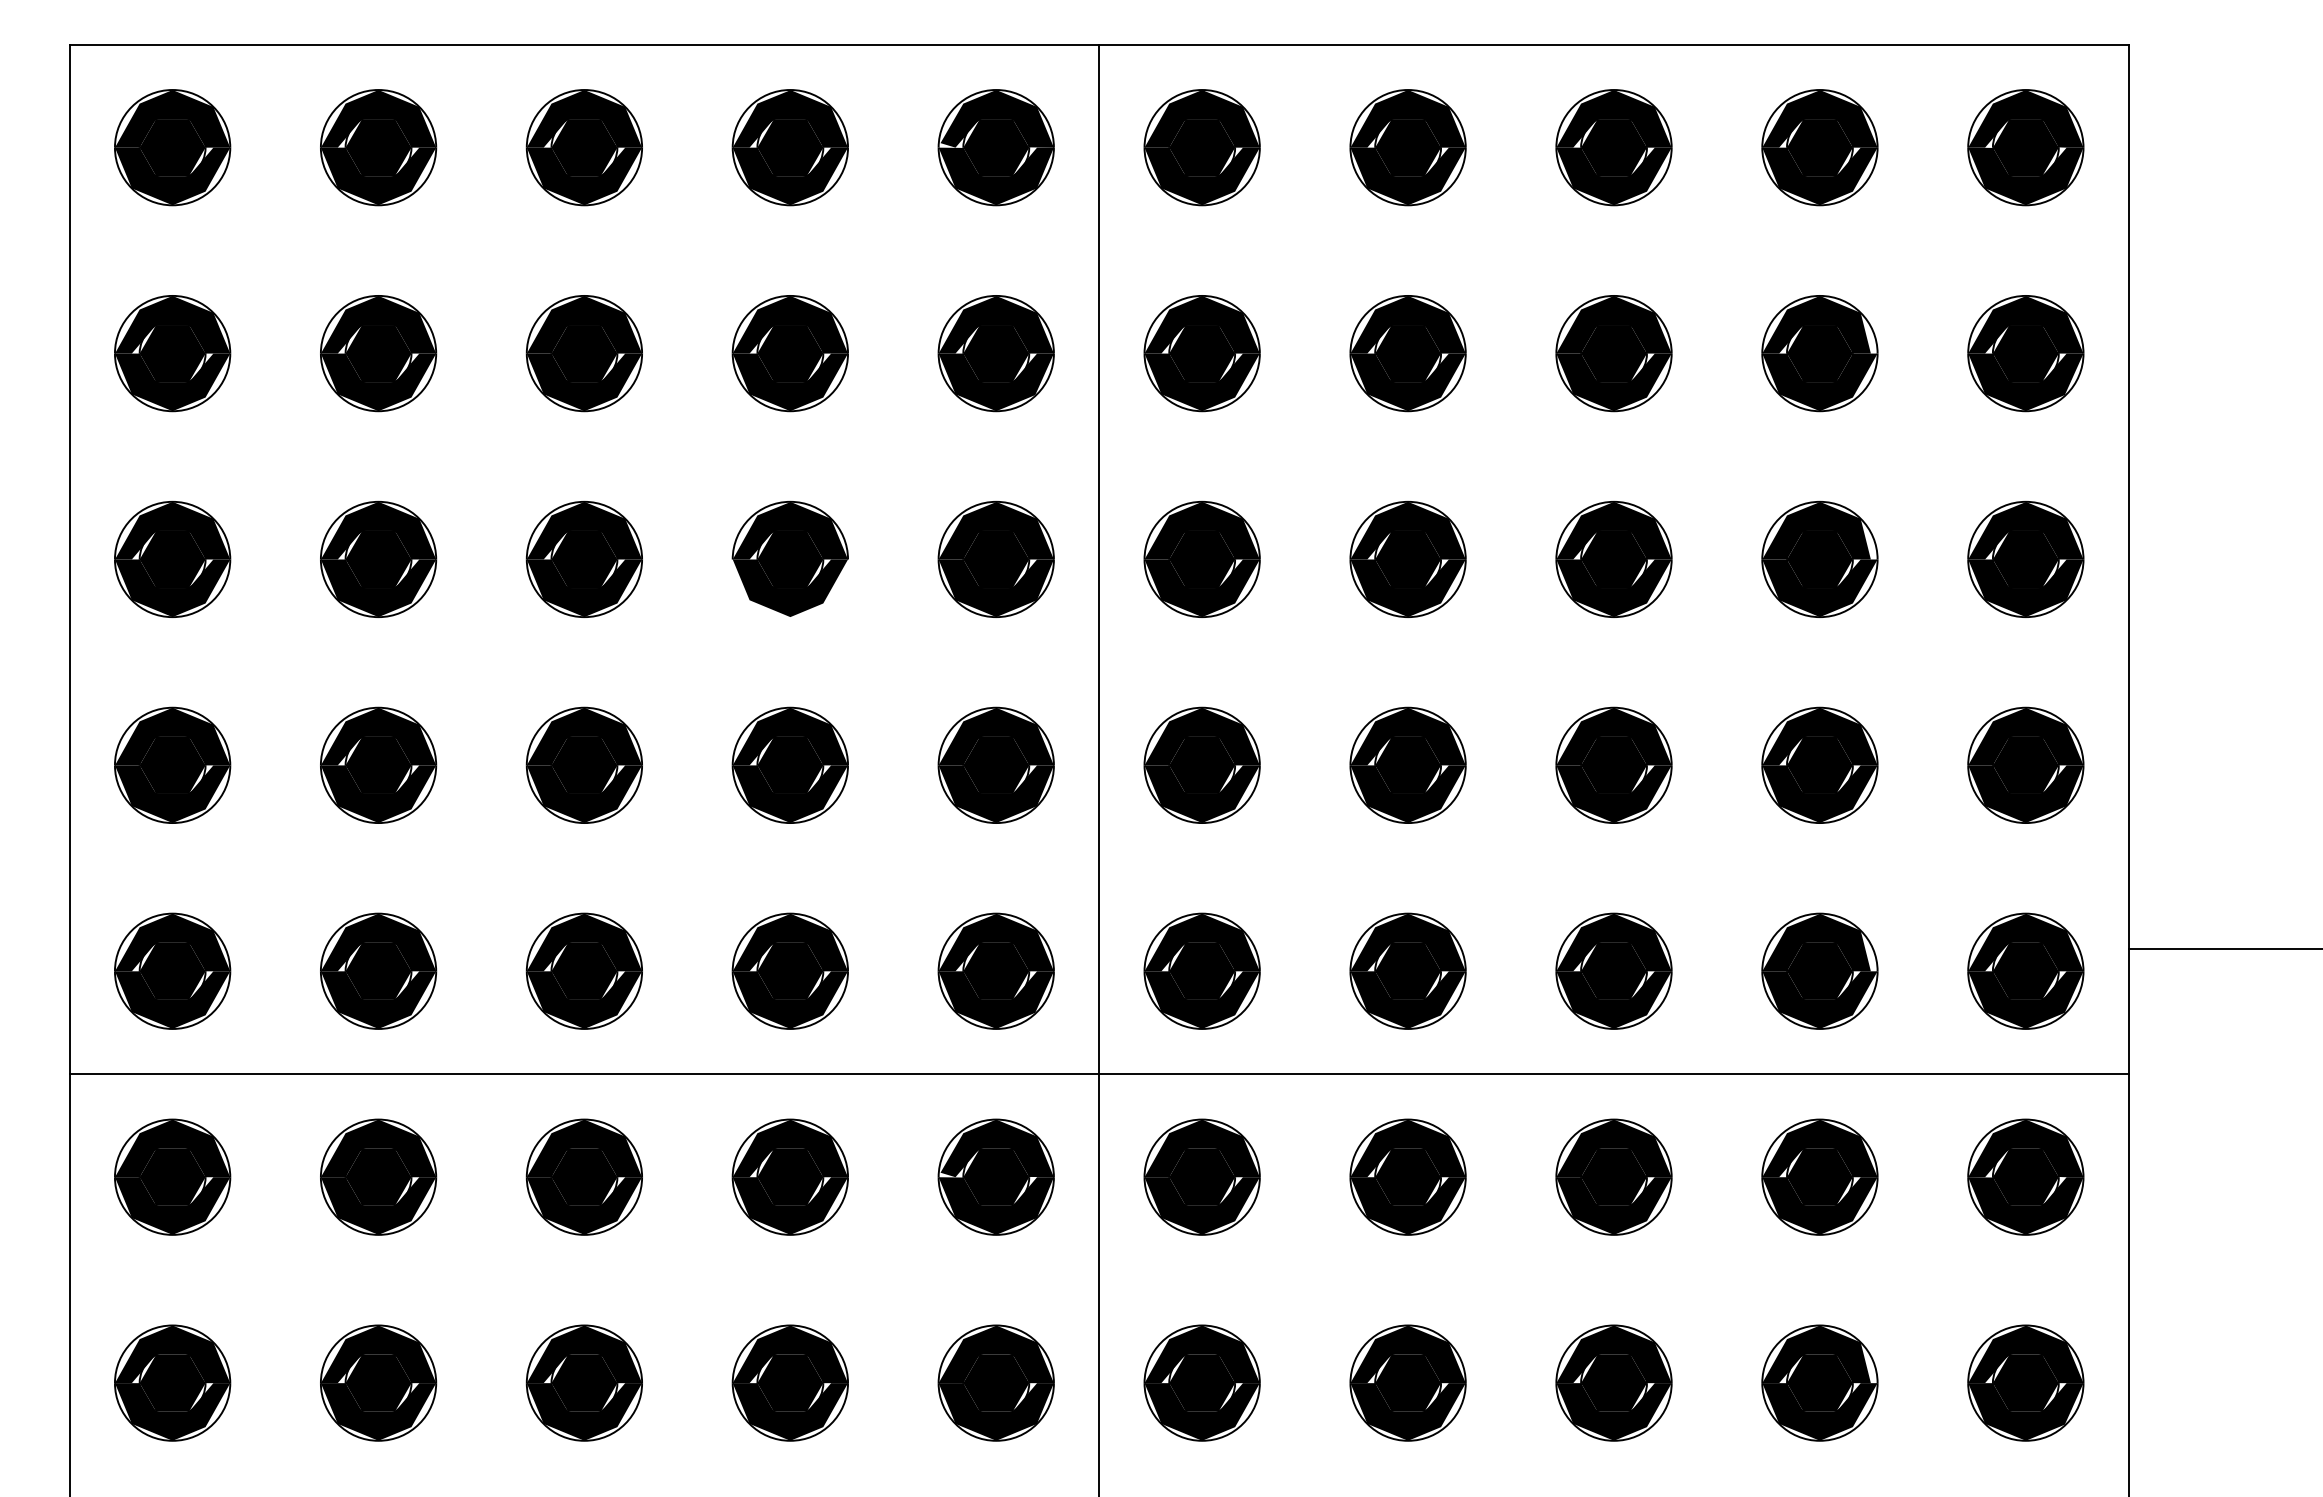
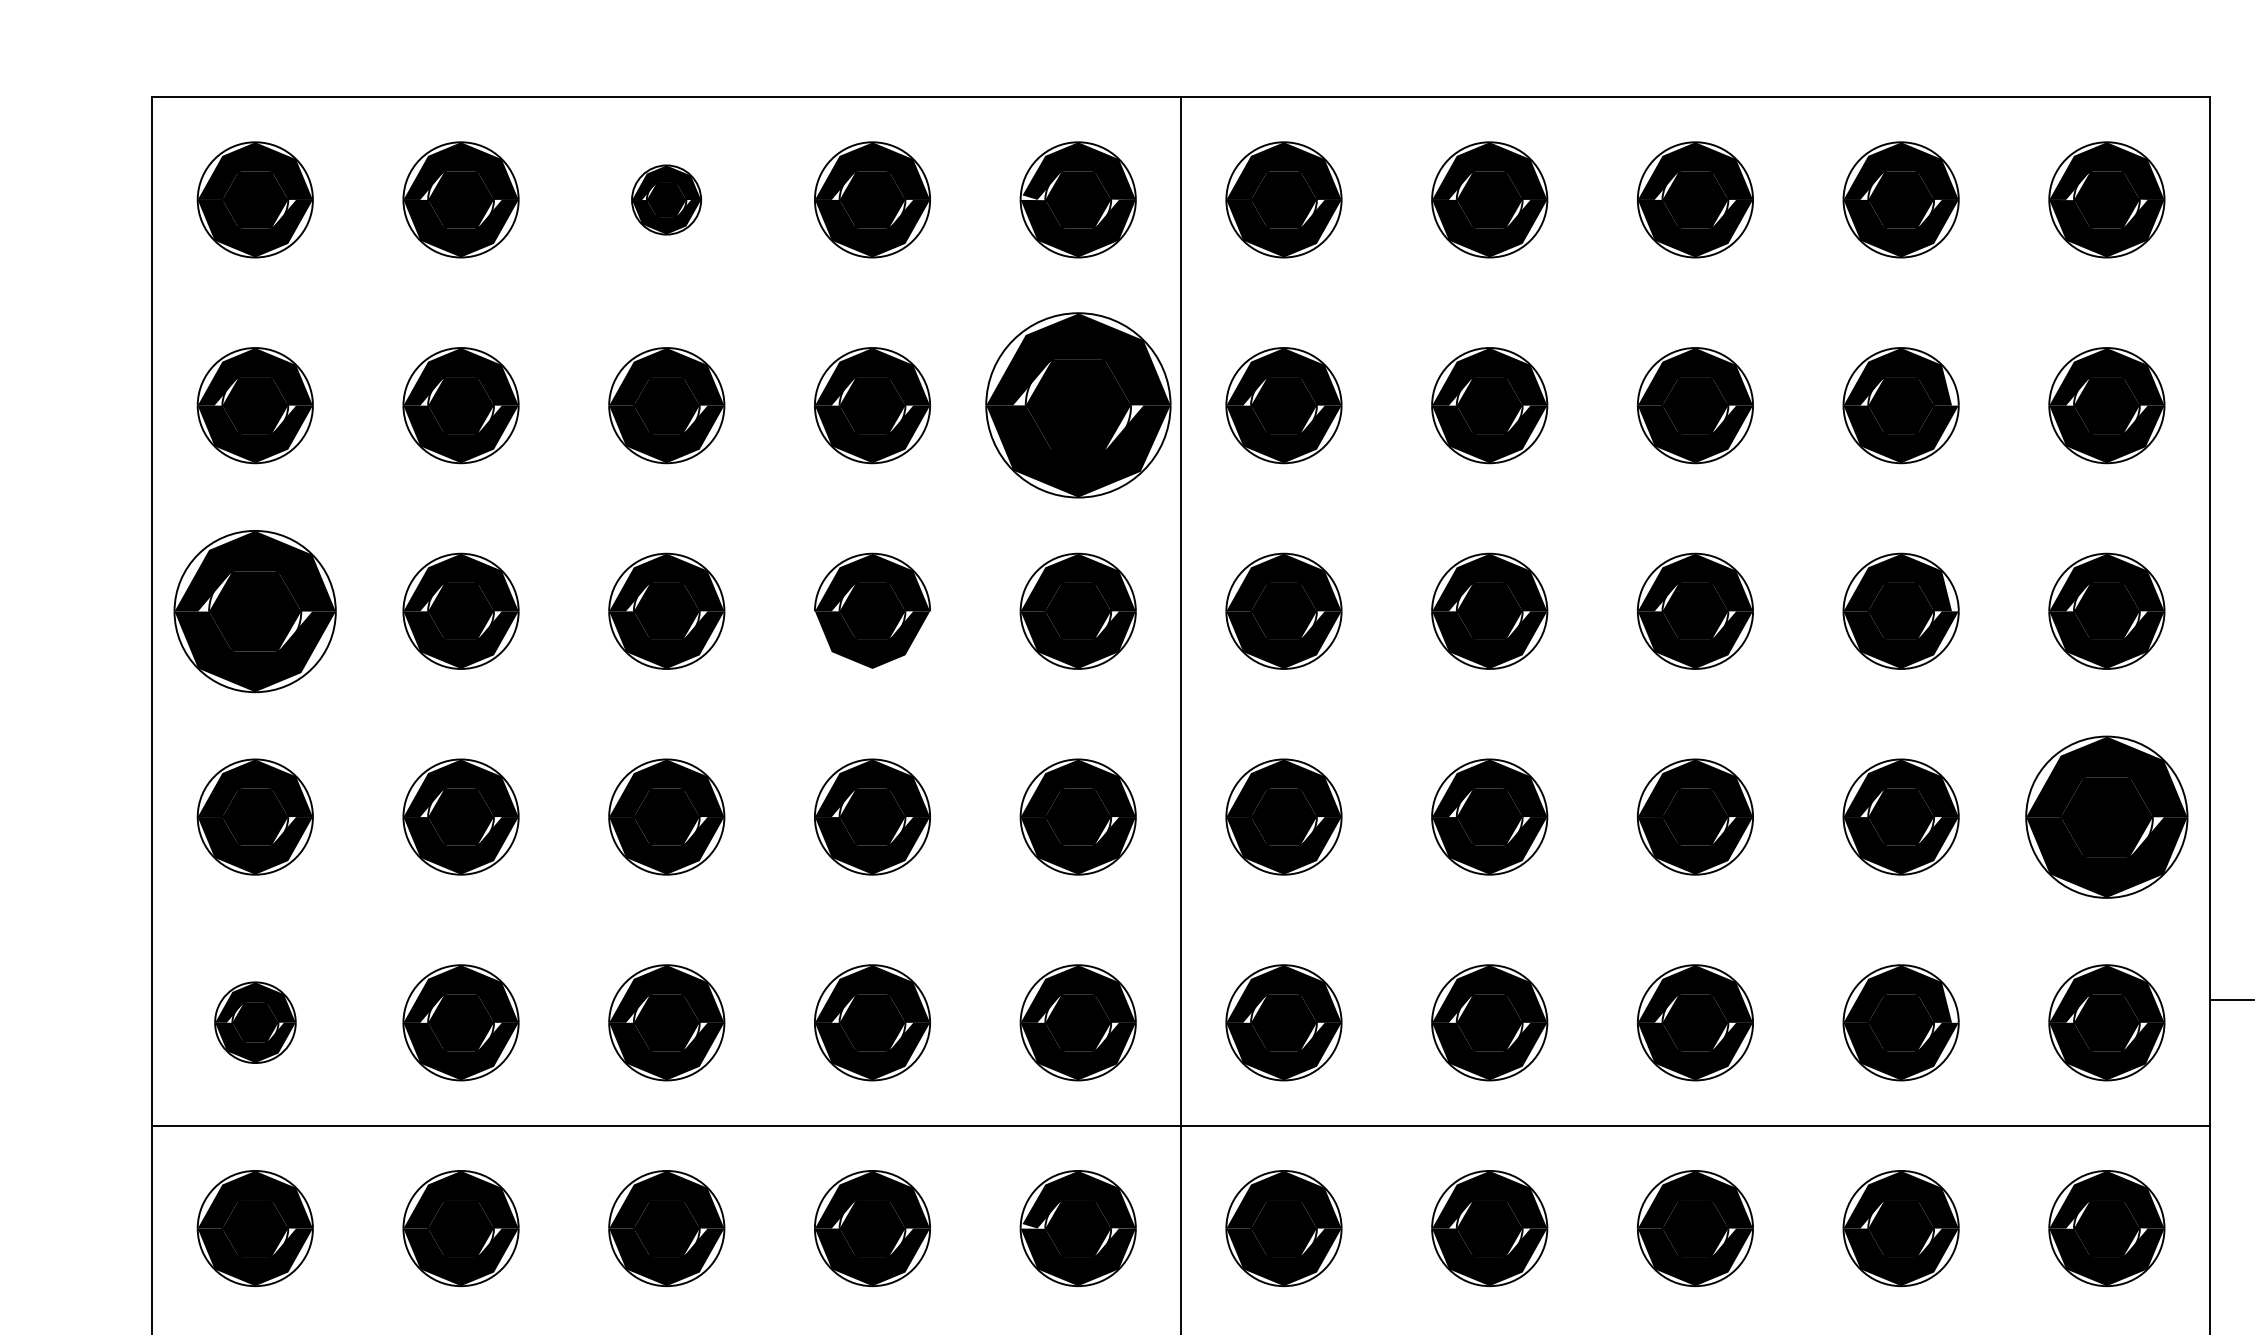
part: (583, 147) -> (665, 199), size x0.6
part: (995, 353) -> (1077, 405), size x1.6
part: (172, 558) -> (255, 610), size x1.4
part: (2025, 764) -> (2106, 816), size x1.4
part: (172, 970) -> (255, 1022), size x0.7

